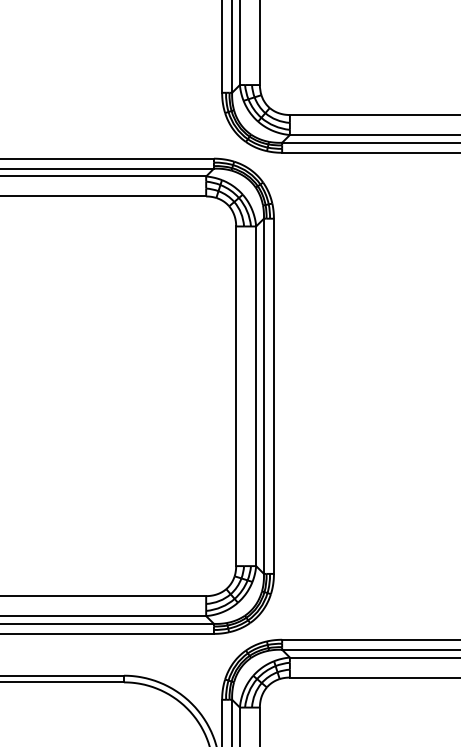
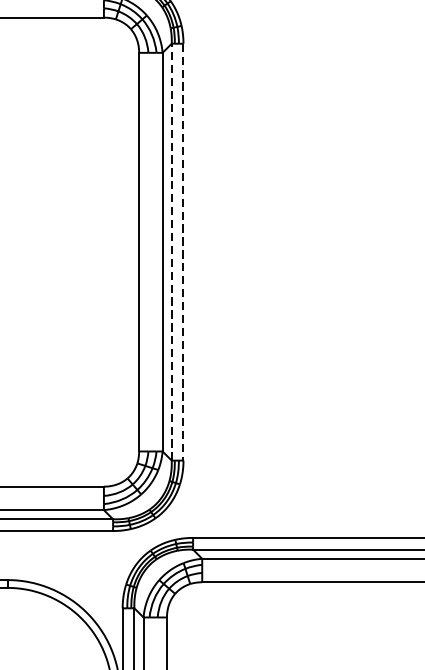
line: (263, 396) -> (171, 252), solid -> dashed
line: (273, 396) -> (182, 252), solid -> dashed

